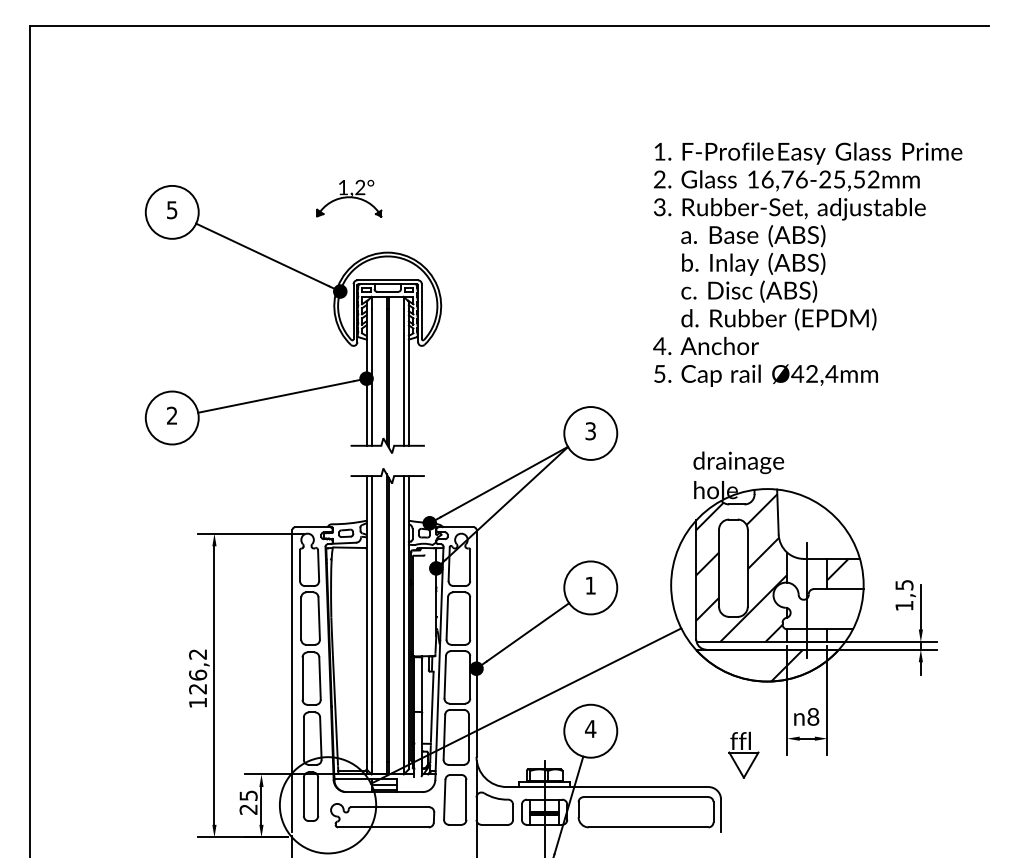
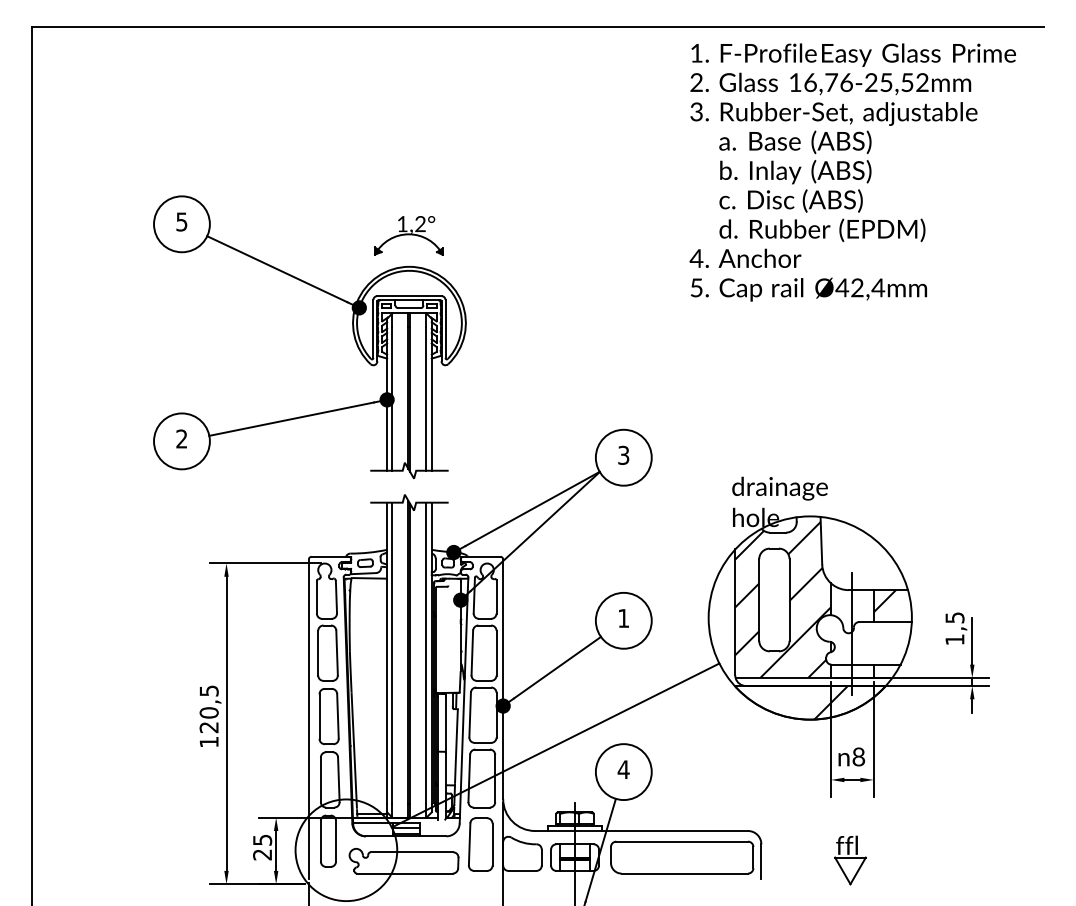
part: (348, 198) -> (408, 235), moved
text: (807, 264) -> (852, 172), moved
text: (197, 664) -> (208, 701), 126,2 -> 120,5
part: (743, 755) -> (850, 860), moved

